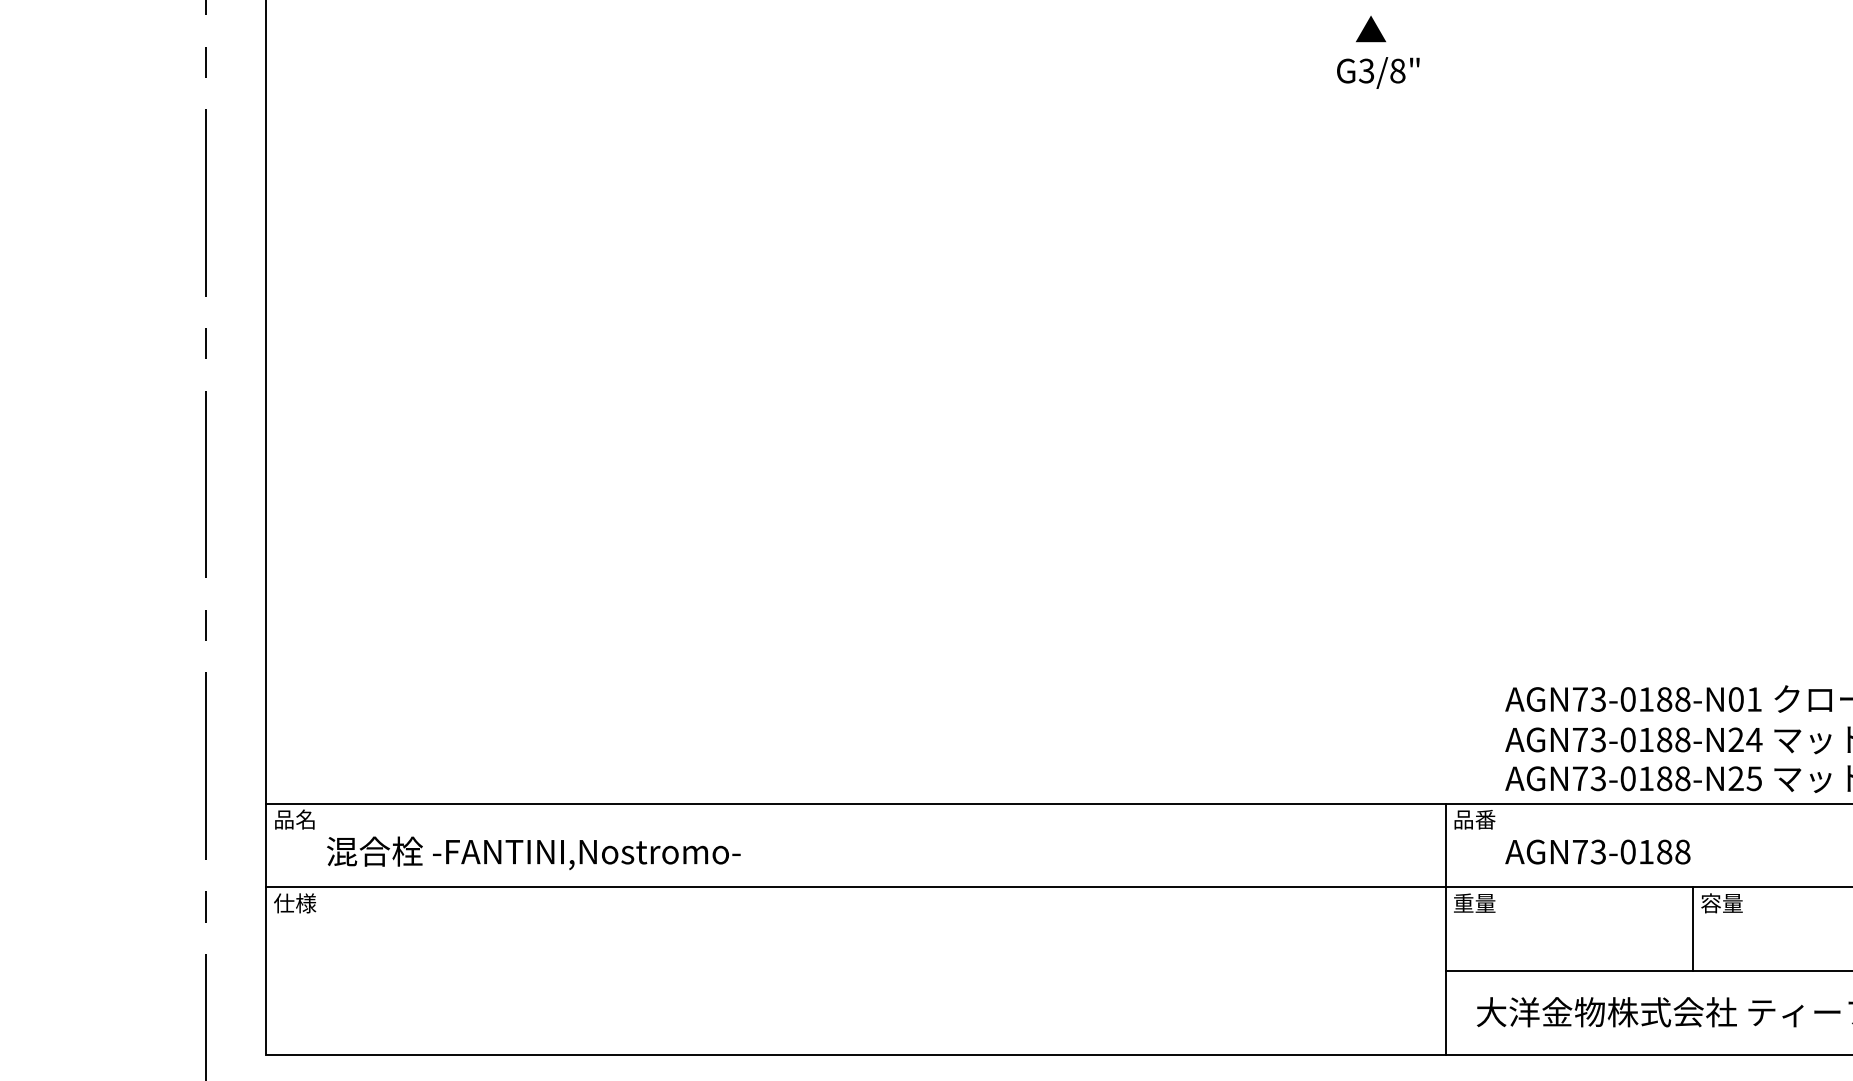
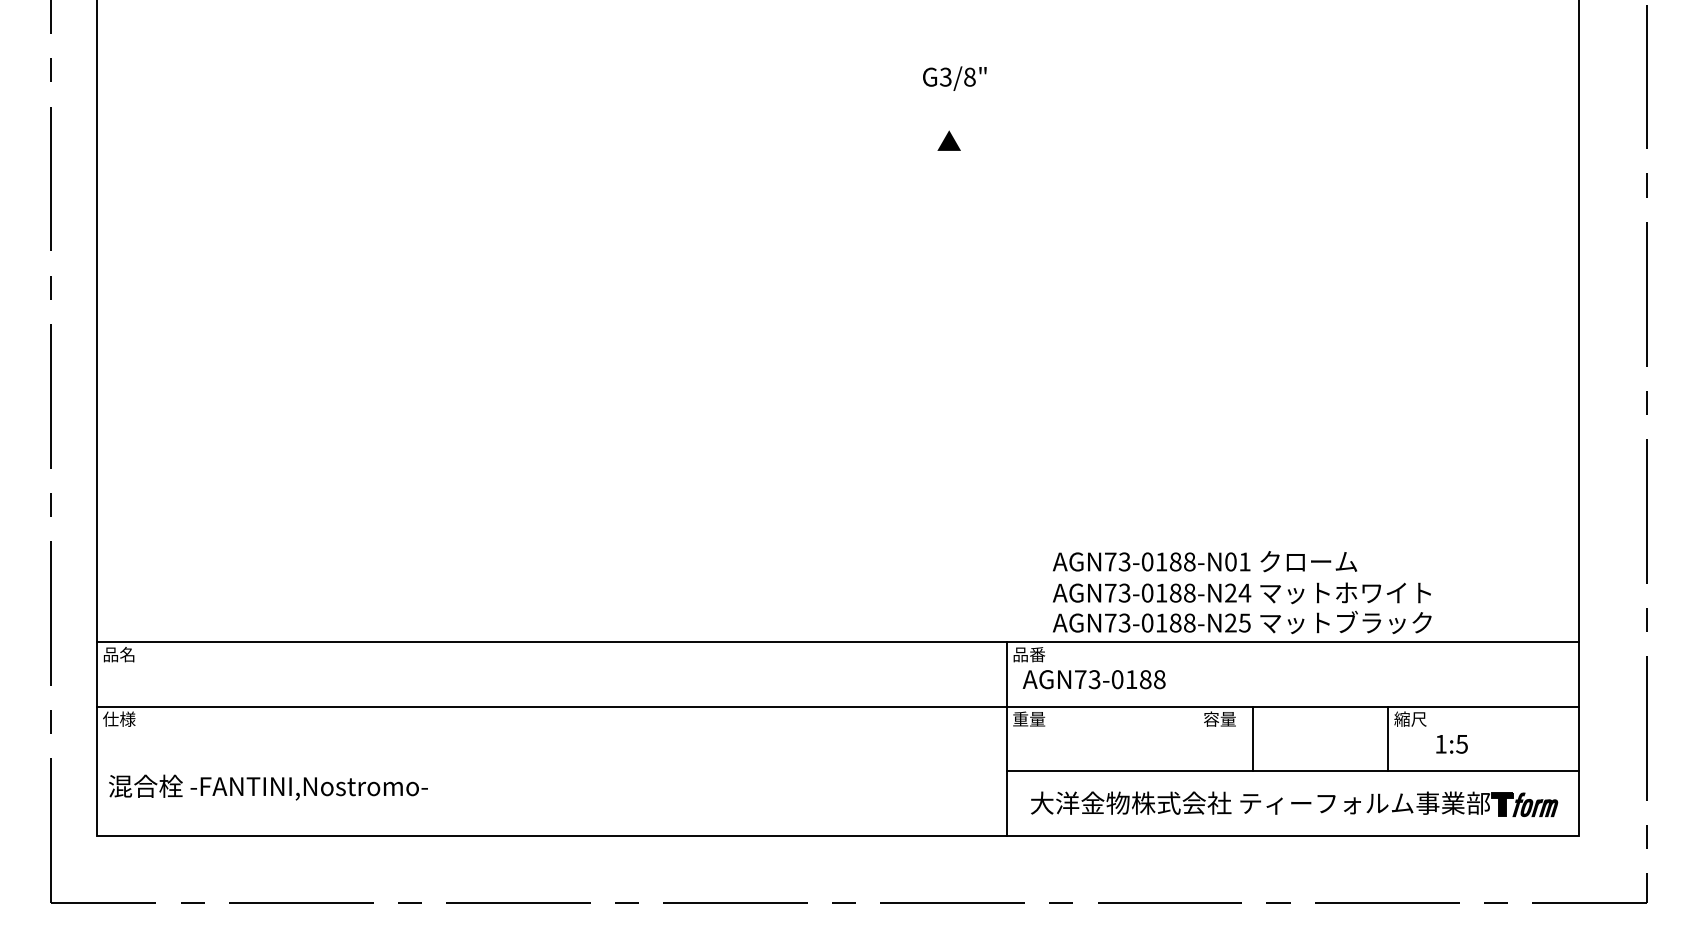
text: (1370, 28) -> (948, 140), moved
text: (1596, 851) -> (1093, 679), moved
text: (533, 853) -> (268, 787), moved
line: (1692, 928) -> (1252, 738), moved

